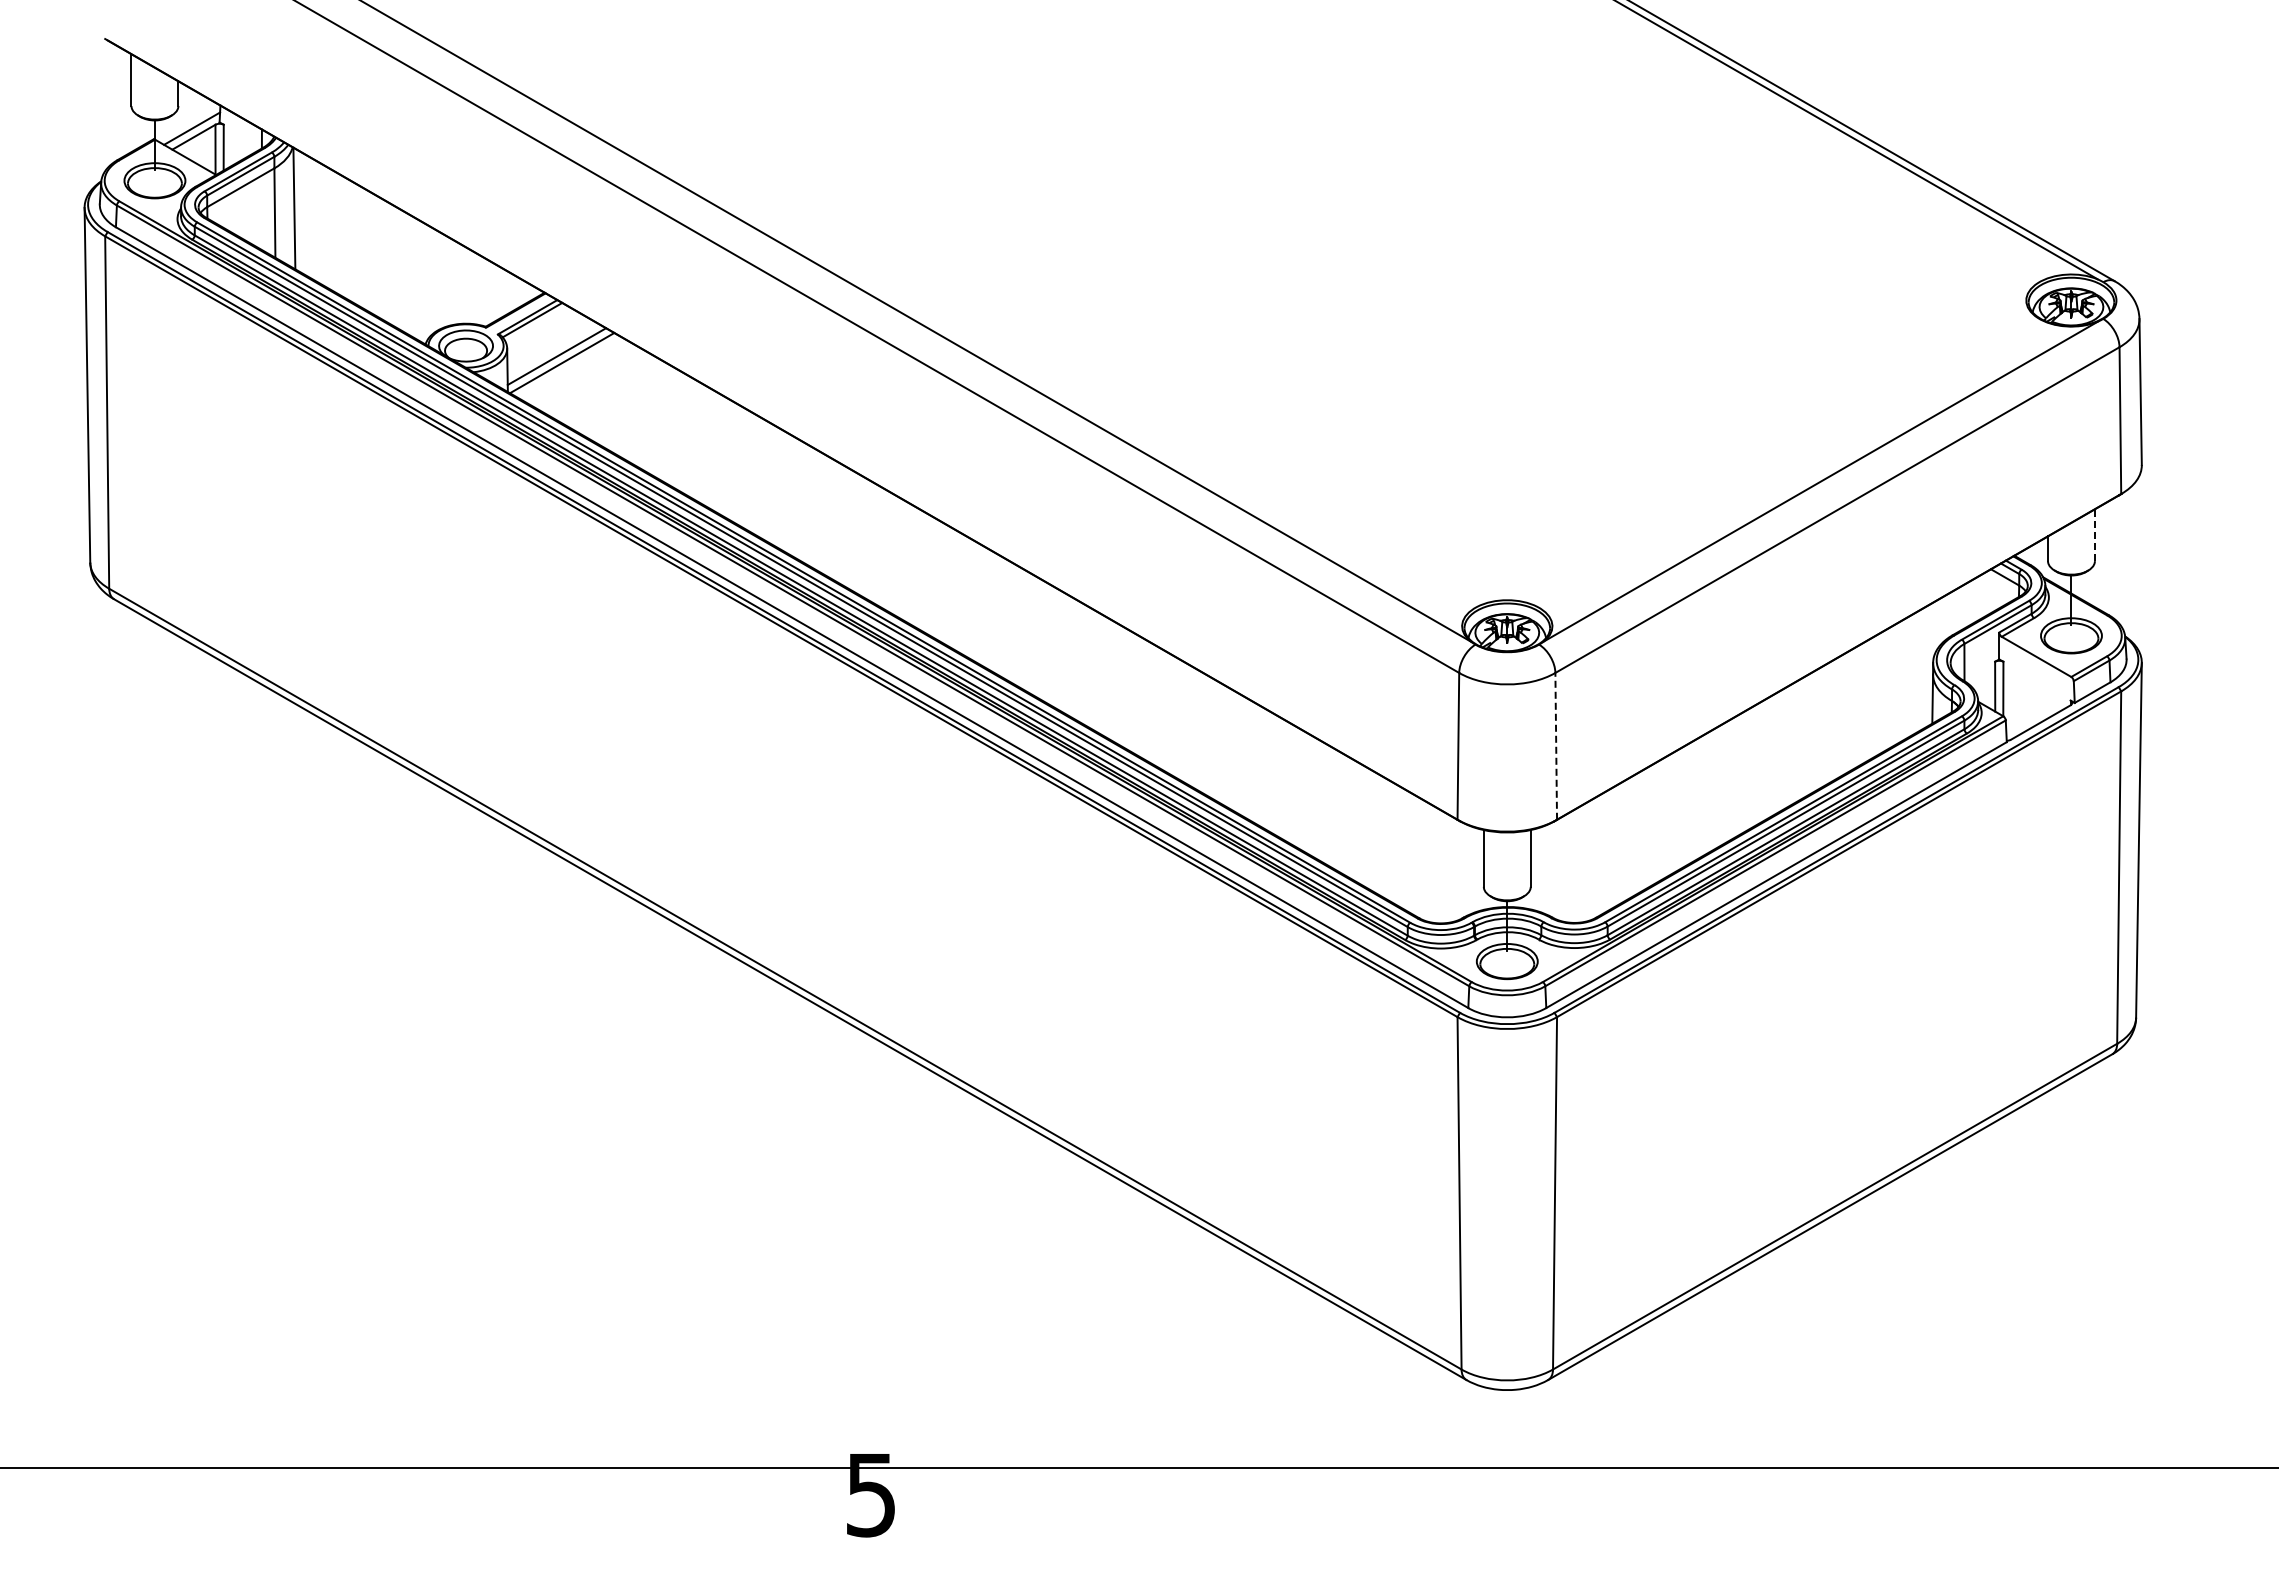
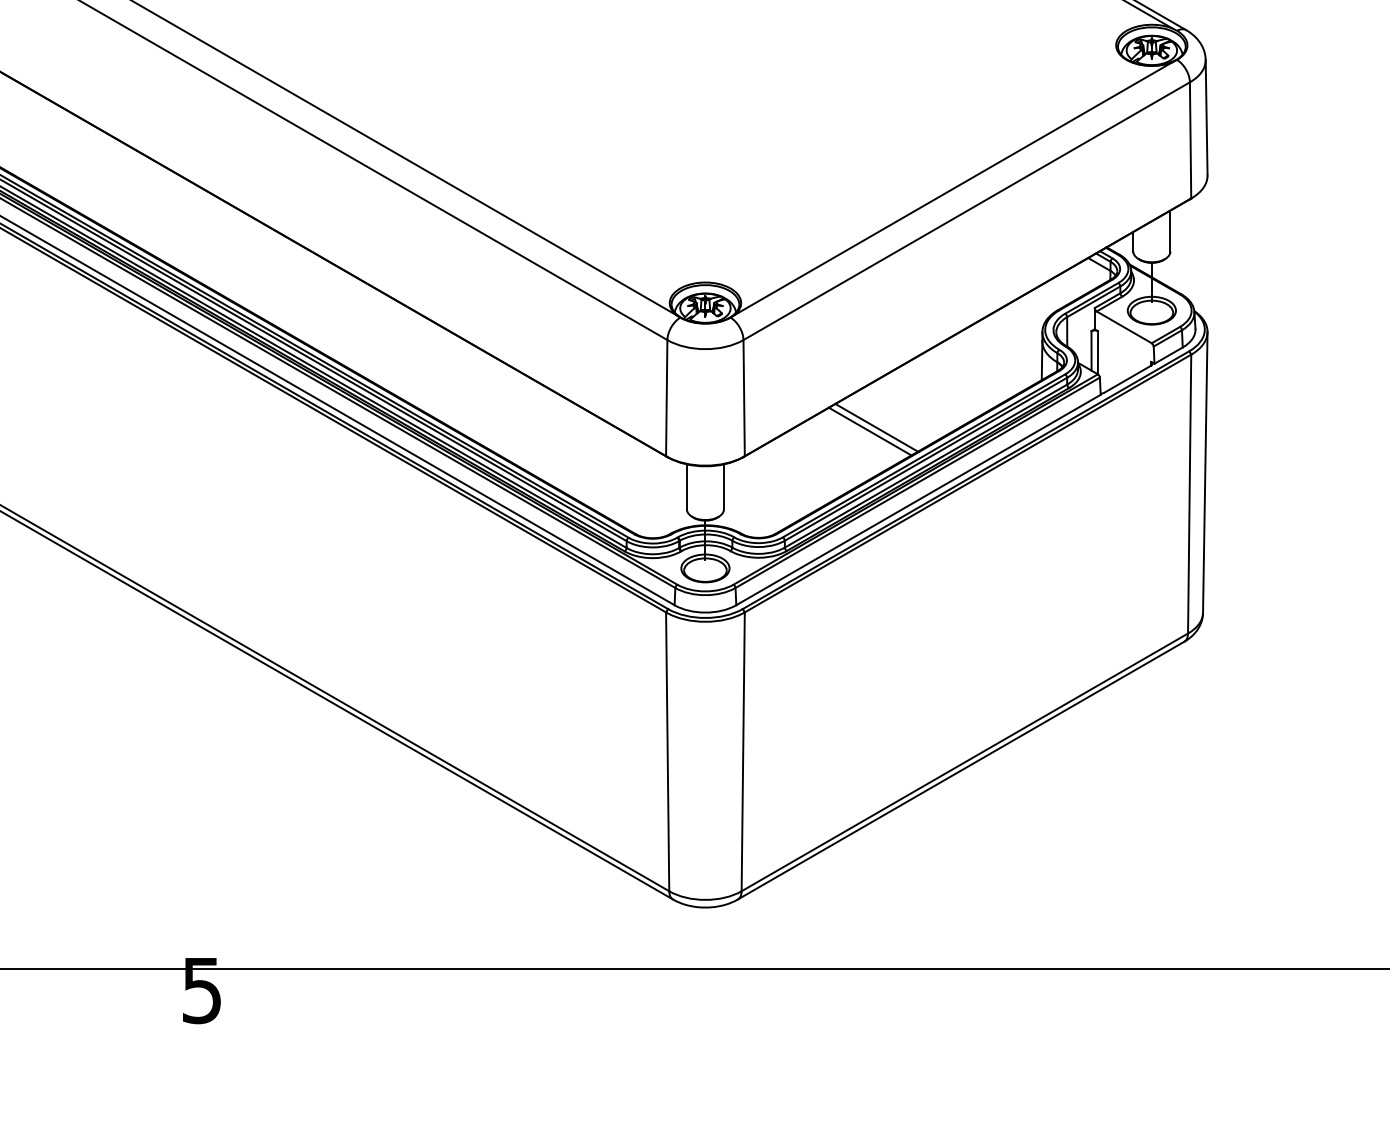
line: (2094, 535) -> (1170, 231), dashed -> solid
line: (1556, 745) -> (744, 397), dashed -> solid
line: (1723, 783) -> (876, 427), added
line: (1715, 788) -> (870, 431), added

